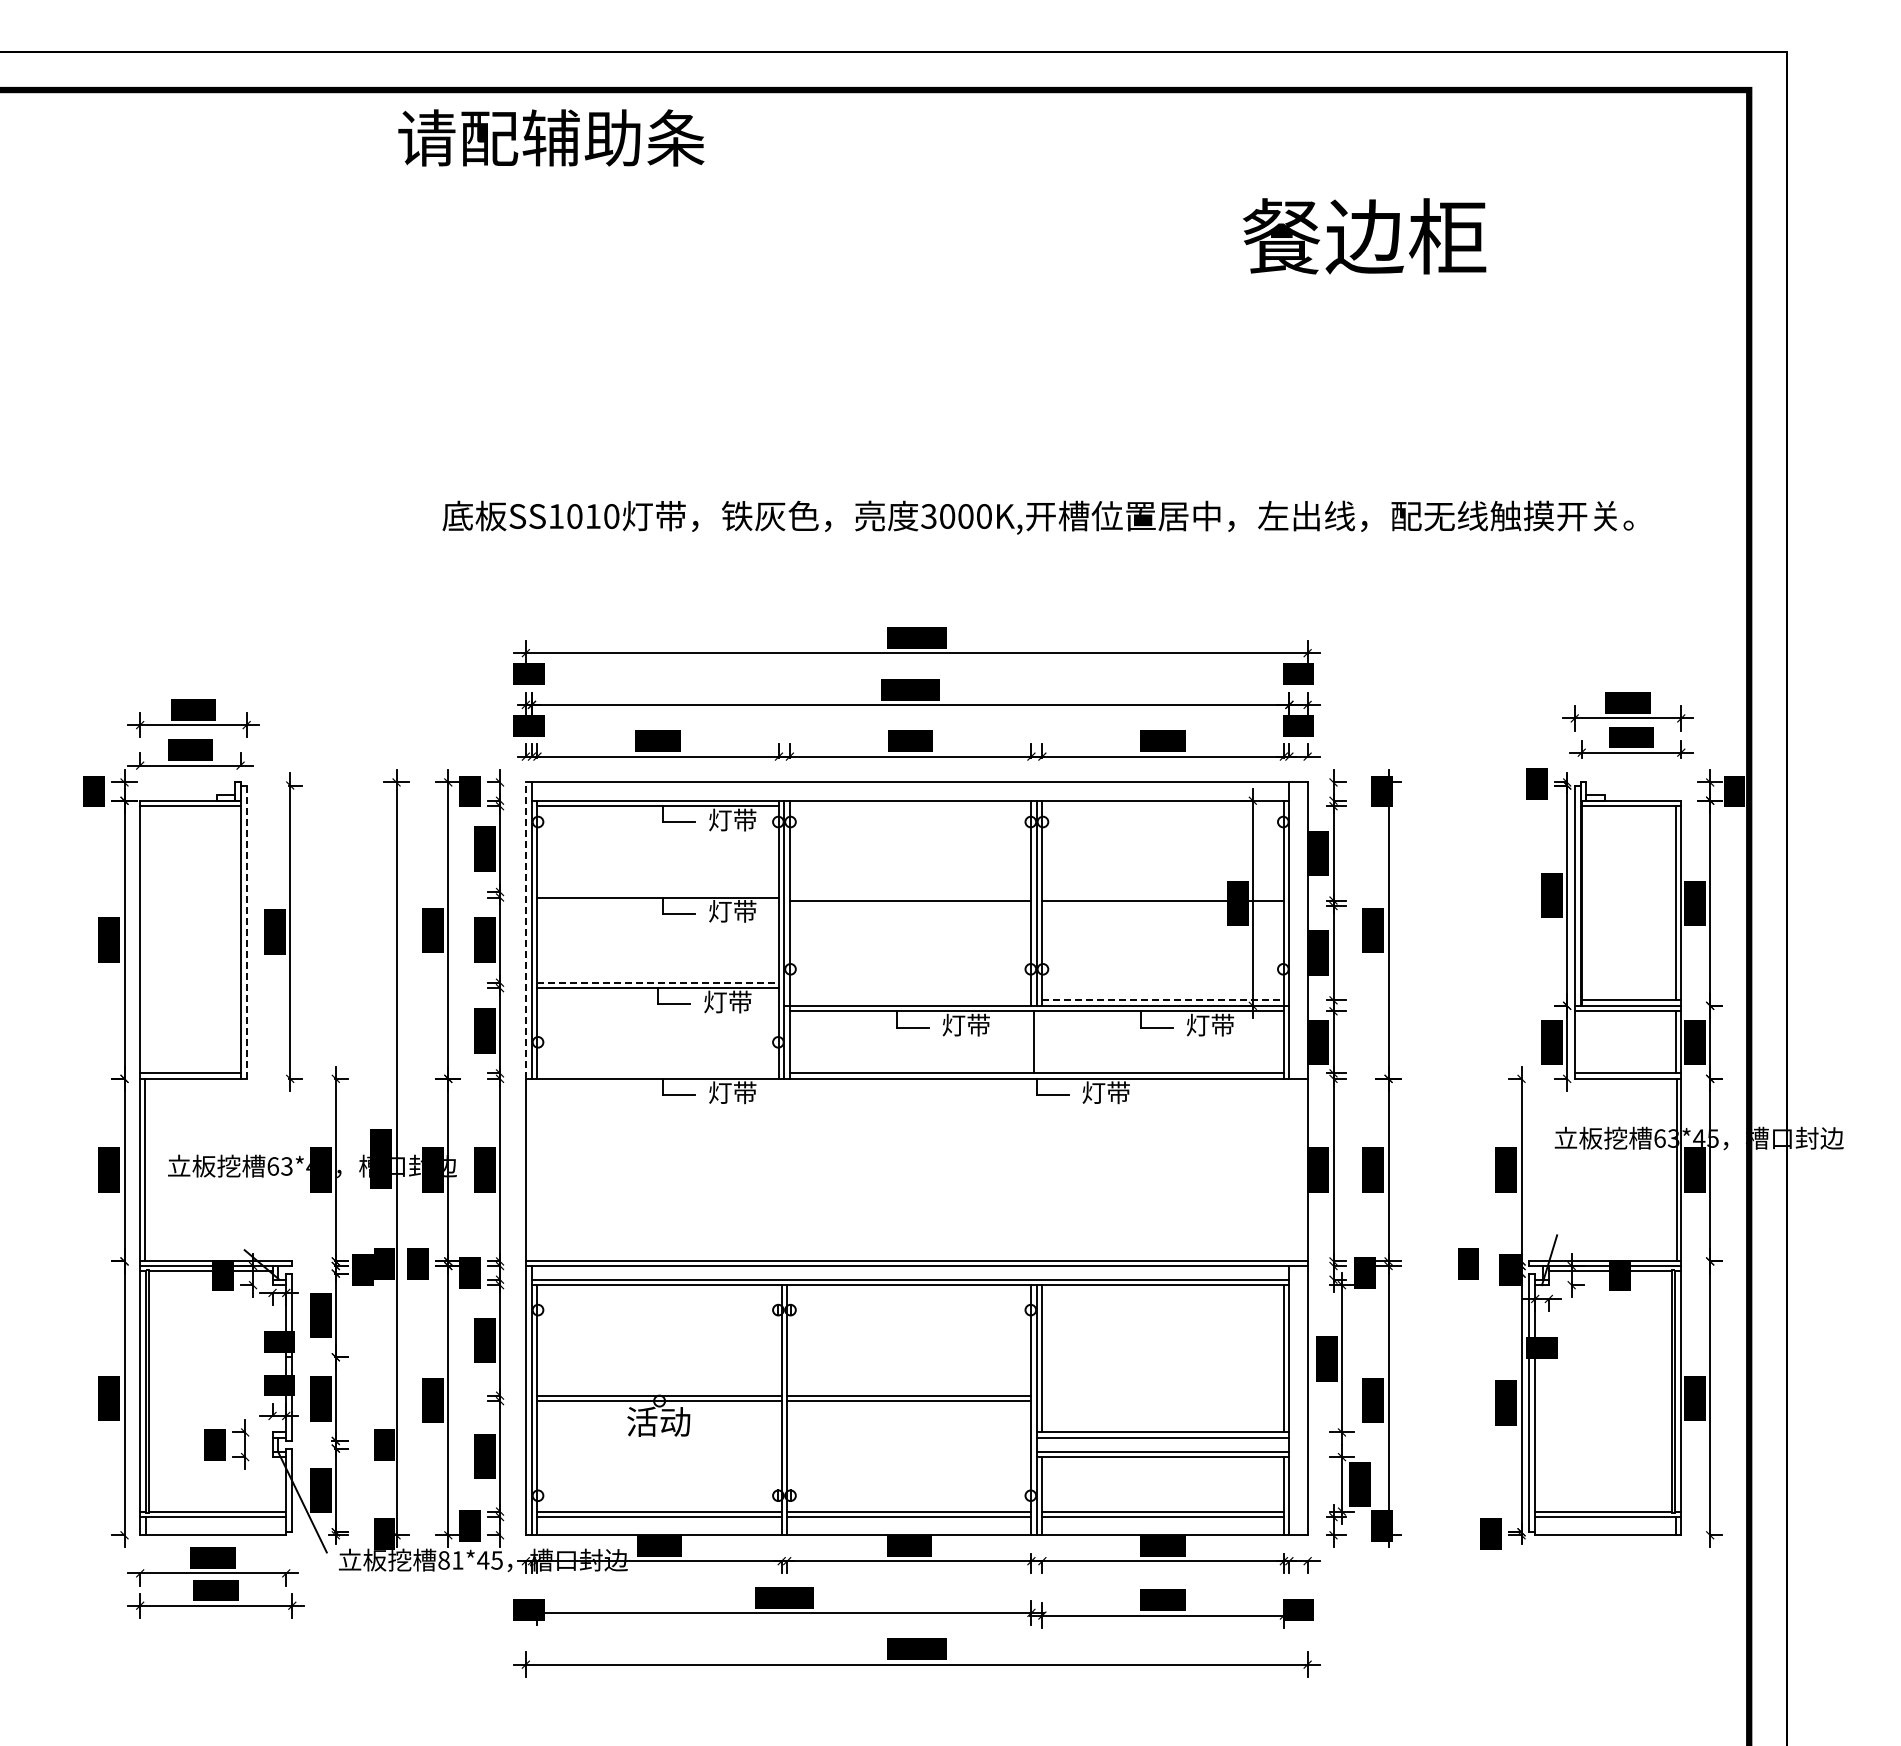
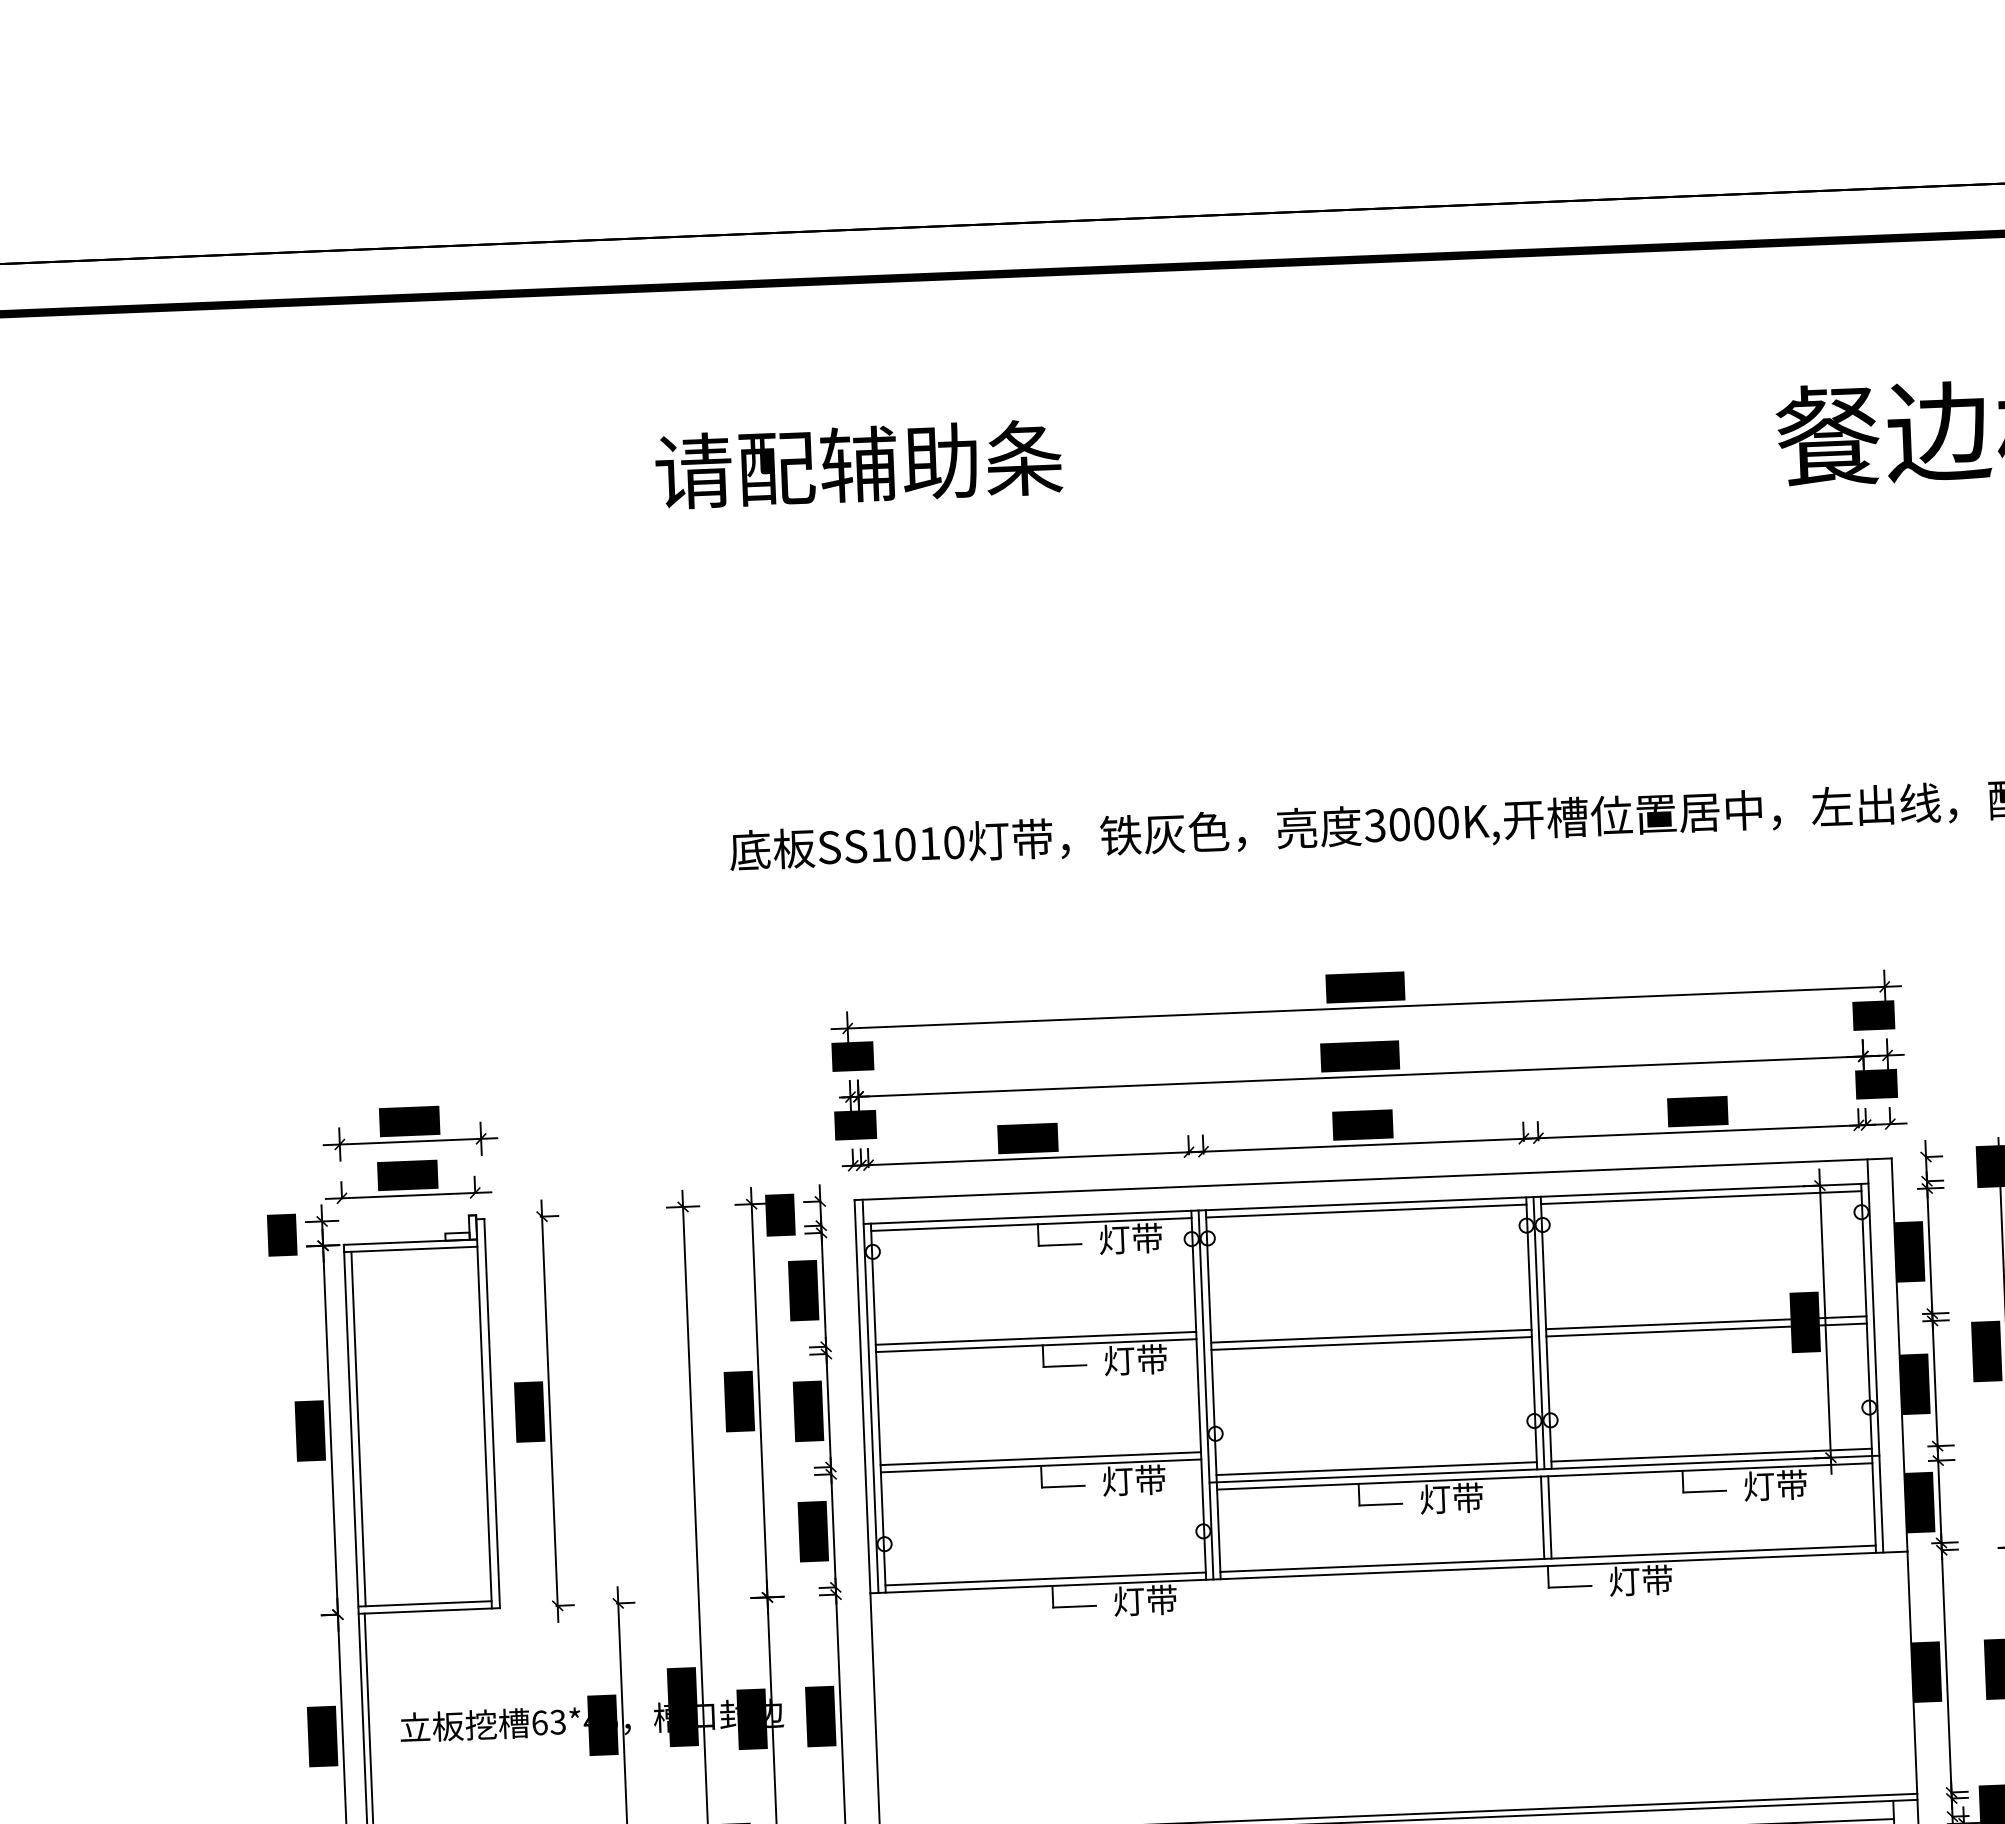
text: (551, 137) -> (859, 463), moved
line: (910, 806) -> (1366, 1211), added
line: (1162, 806) -> (1700, 1198), added
line: (657, 892) -> (1035, 1339), added
line: (910, 906) -> (1371, 1344), added
line: (1162, 906) -> (1705, 1330), added
line: (525, 930) -> (861, 1396), dashed -> solid
line: (246, 932) -> (491, 1413), dashed -> solid
line: (145, 939) -> (358, 1428), added
line: (658, 982) -> (1041, 1458), dashed -> solid
line: (910, 1000) -> (1376, 1468), added
line: (1163, 1000) -> (1712, 1455), dashed -> solid
line: (1039, 1042) -> (1549, 1517), added
line: (657, 1073) -> (1044, 1579), added

